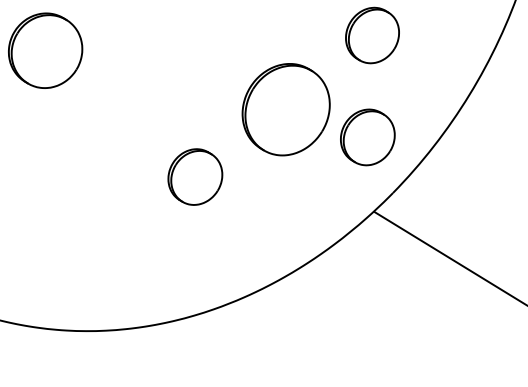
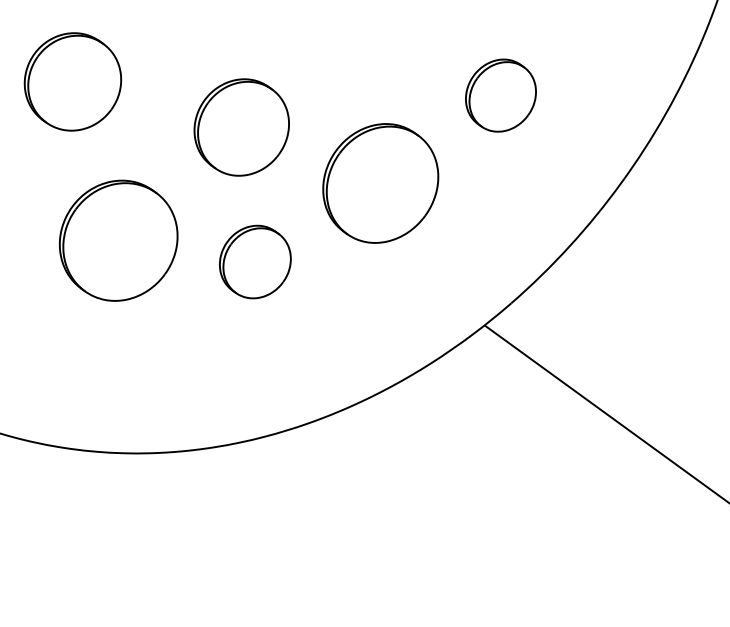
part: (176, 75) -> (241, 127), added
part: (367, 137) -> (484, 227), removed
part: (89, 168) -> (118, 240), added

